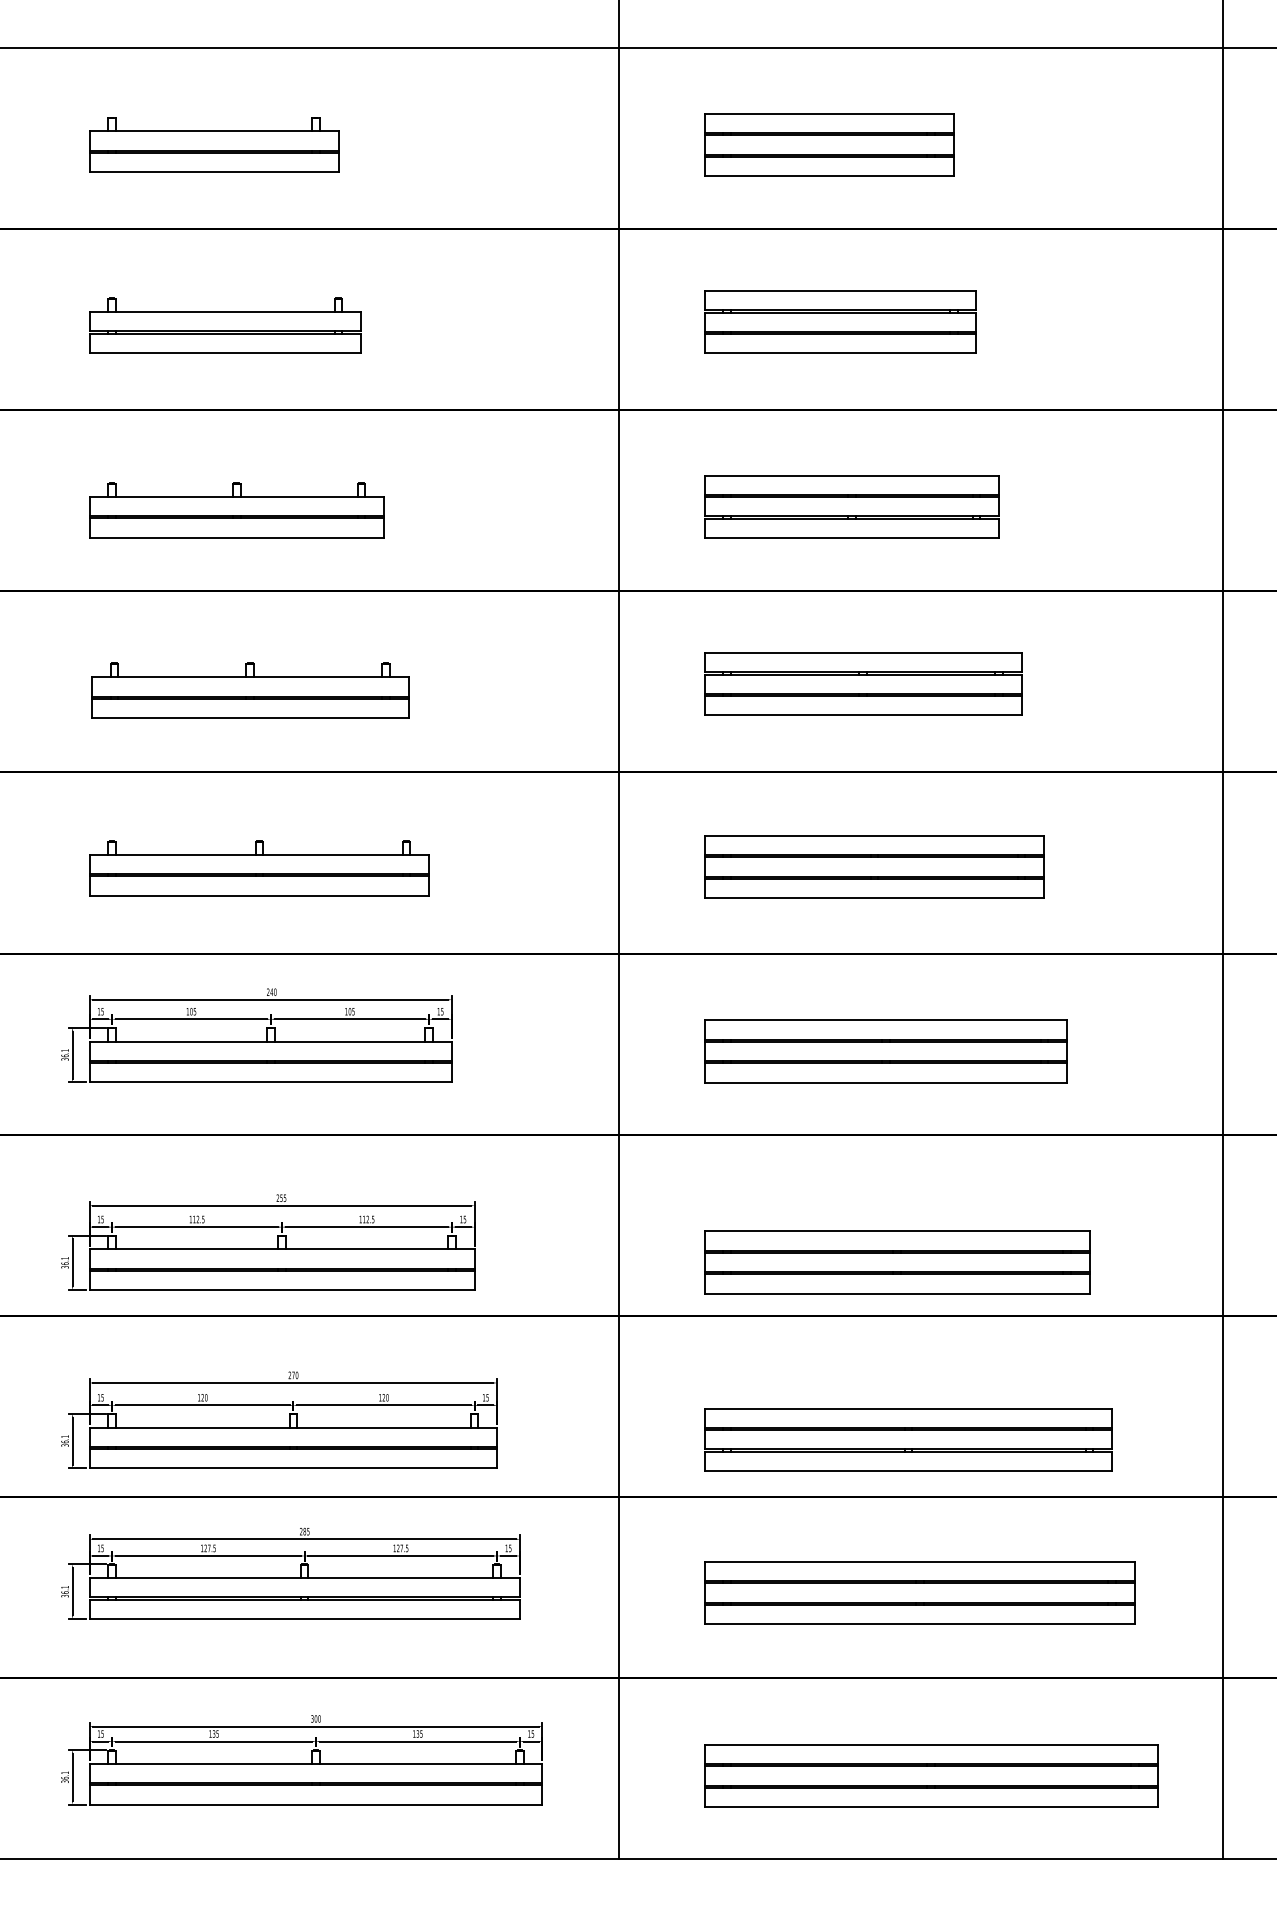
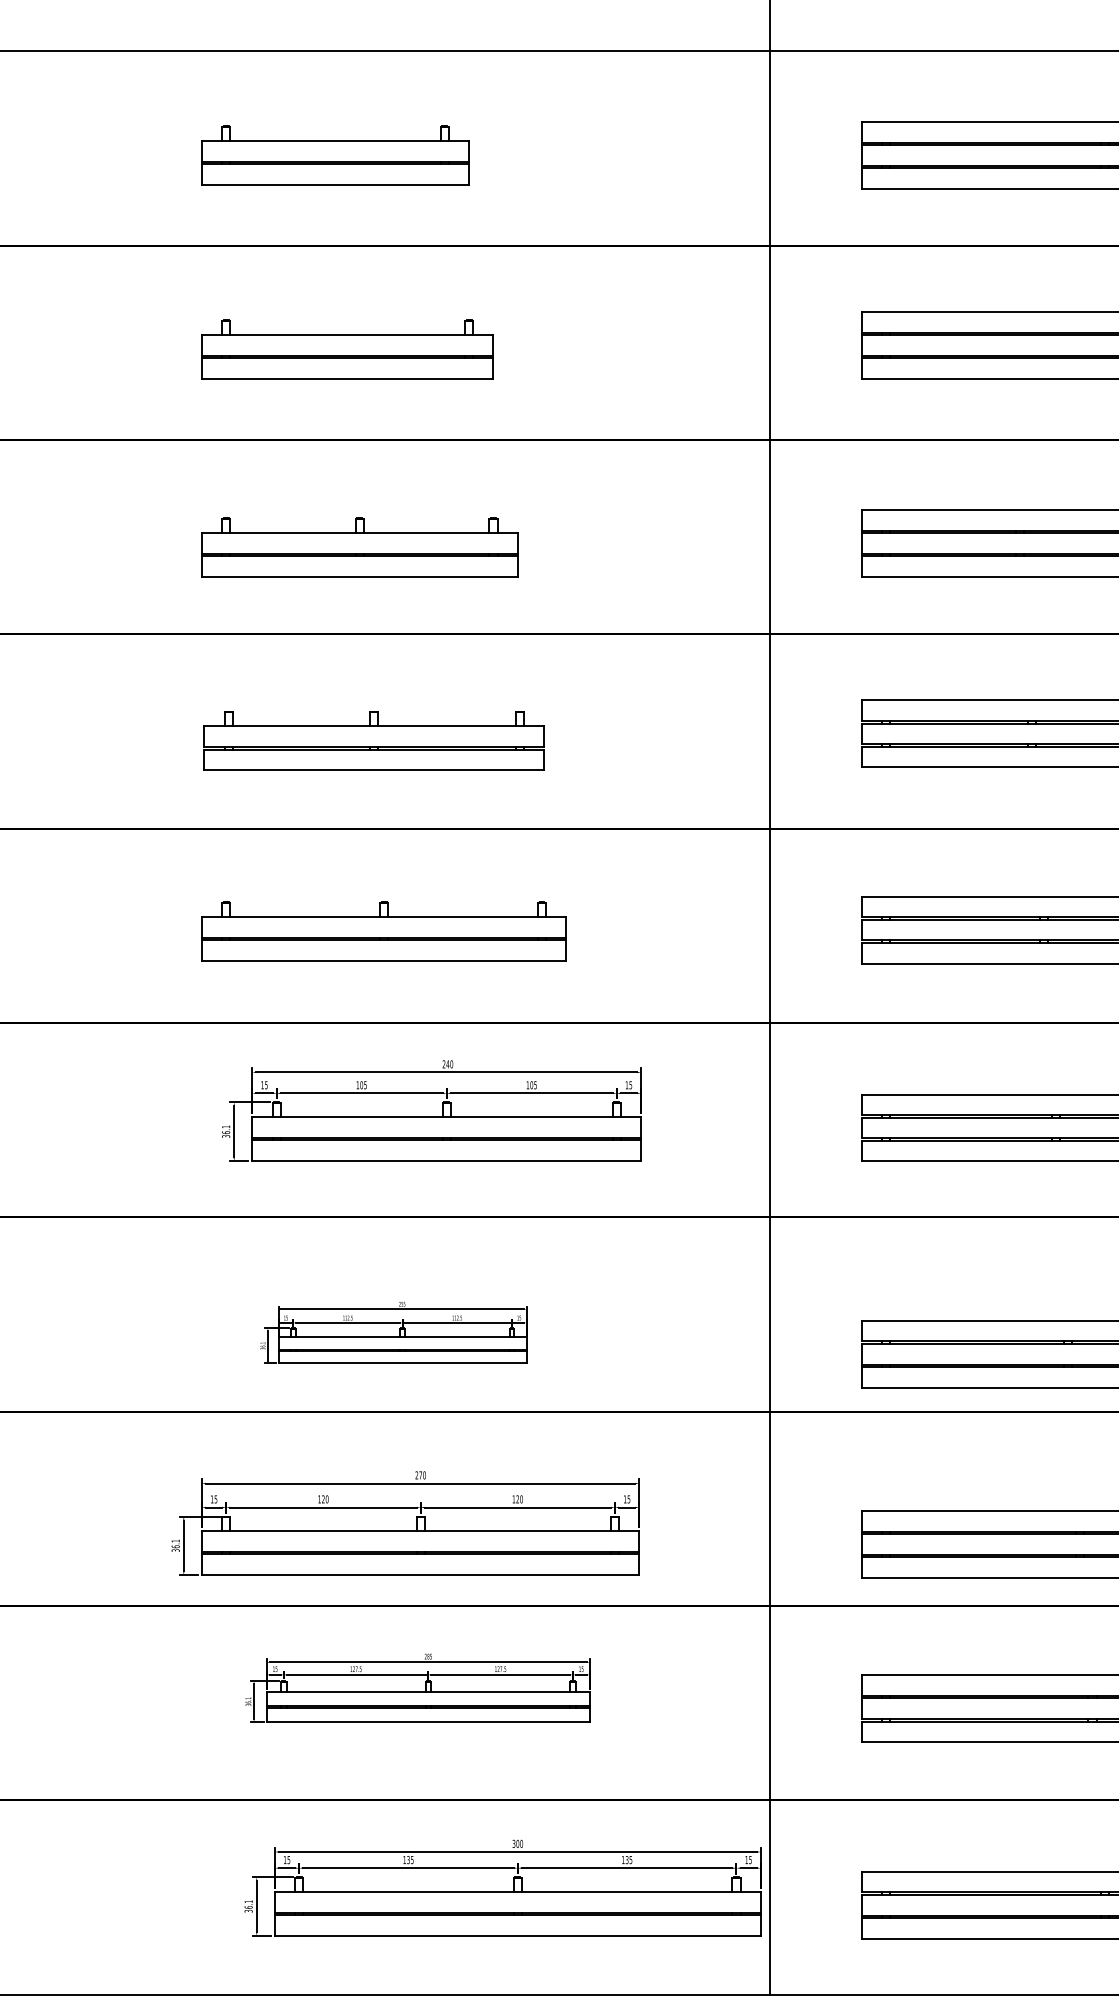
part: (256, 1035) -> (431, 1110), moved
part: (268, 1242) -> (393, 1332), size x0.6
part: (290, 1573) -> (417, 1687), size x0.7
part: (301, 1760) -> (502, 1888), moved

